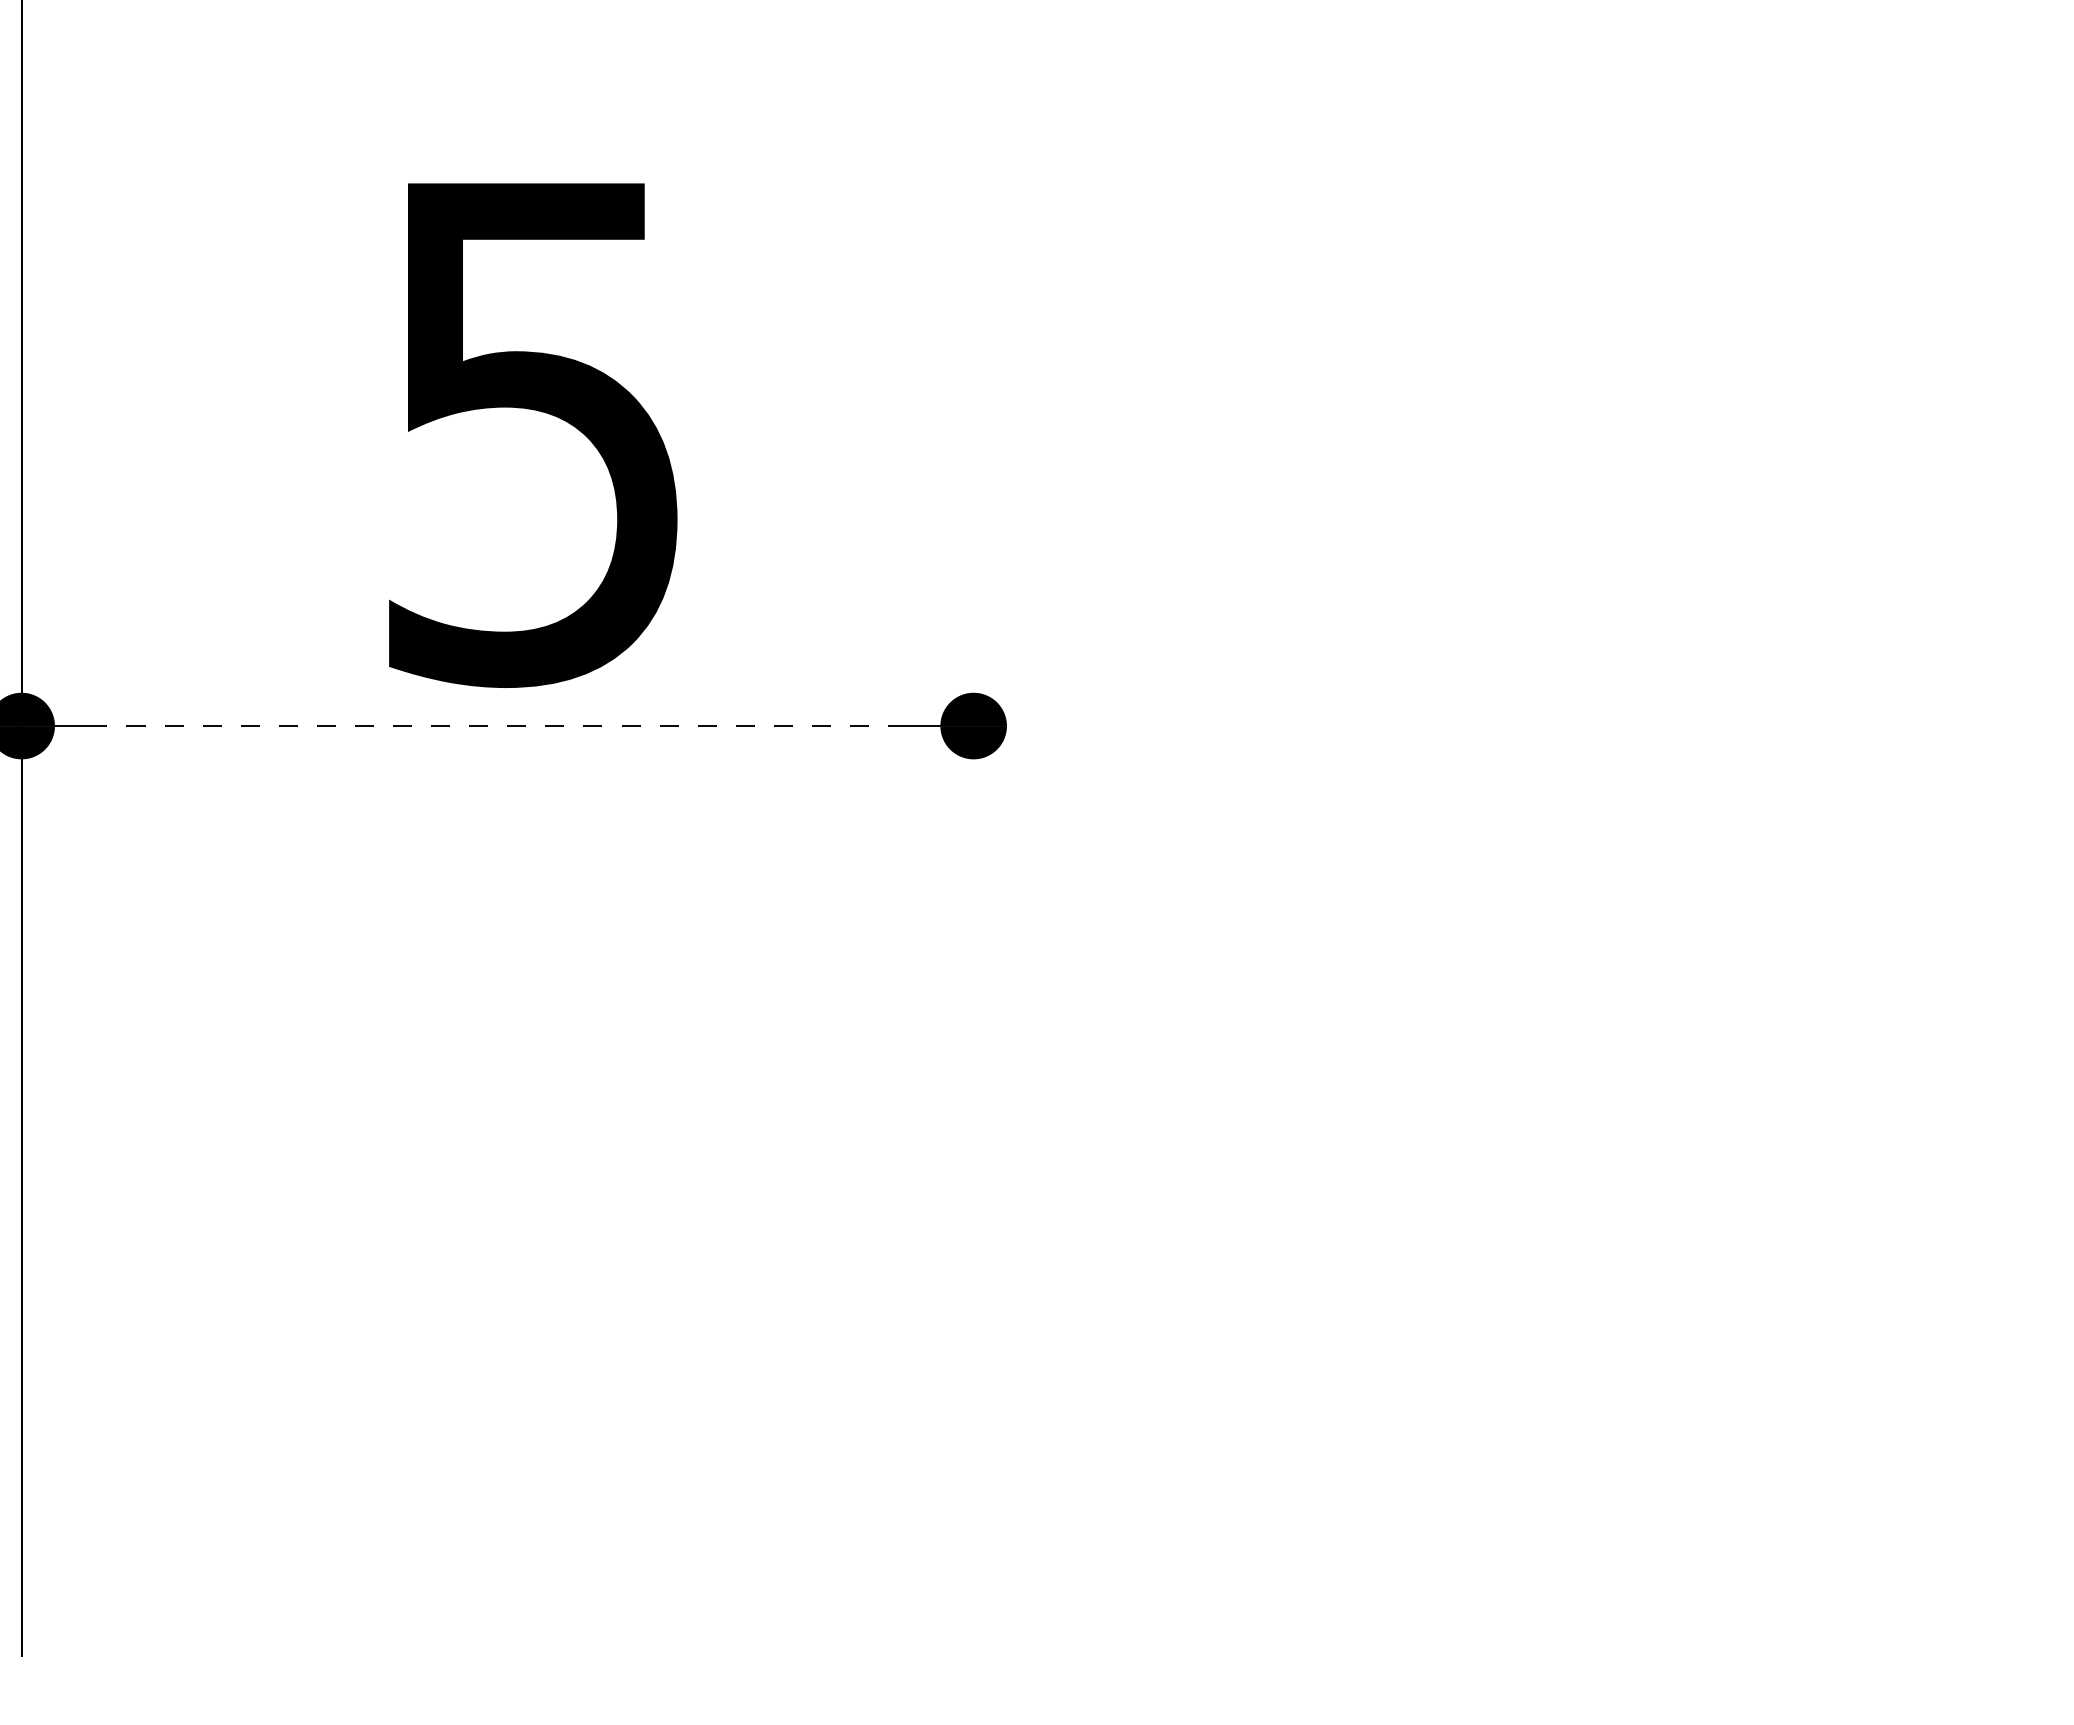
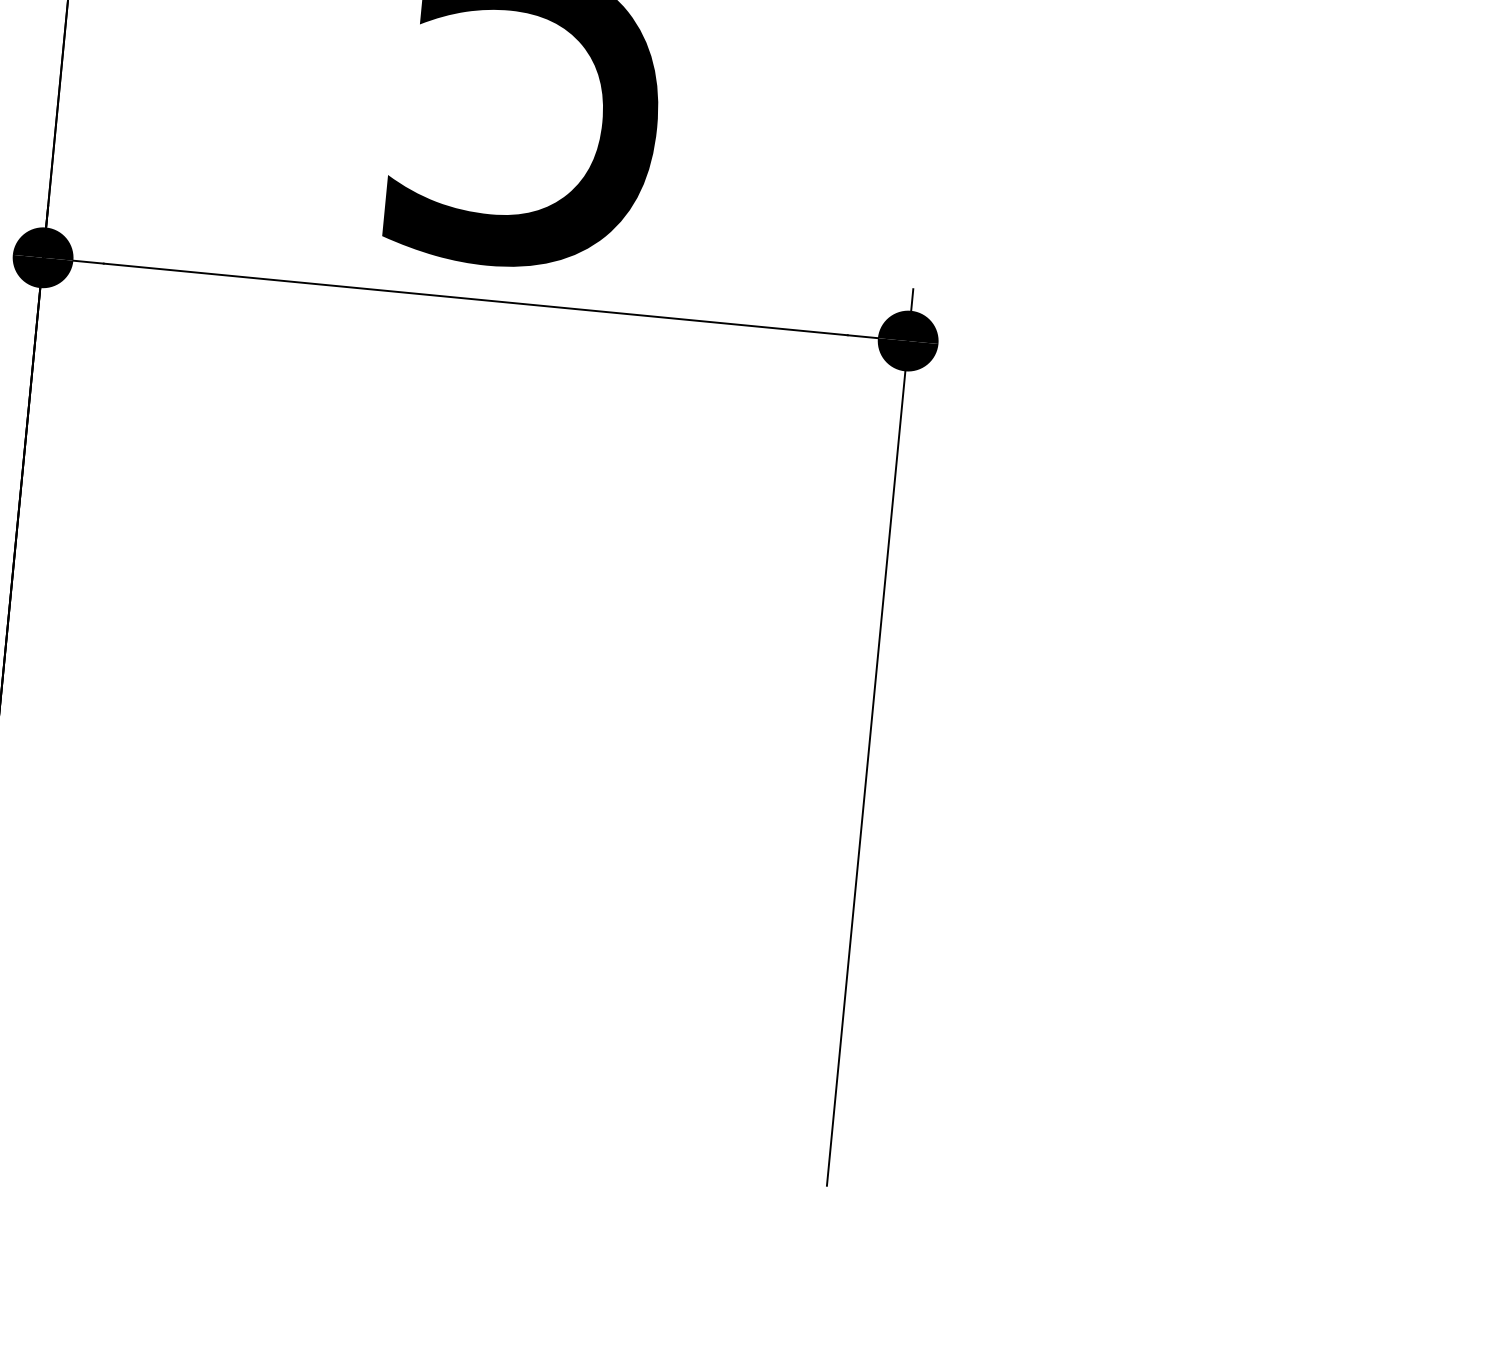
line: (498, 726) -> (476, 299), dashed -> solid
line: (973, 1161) -> (869, 736), added

